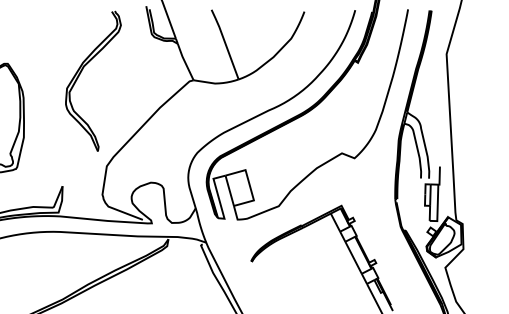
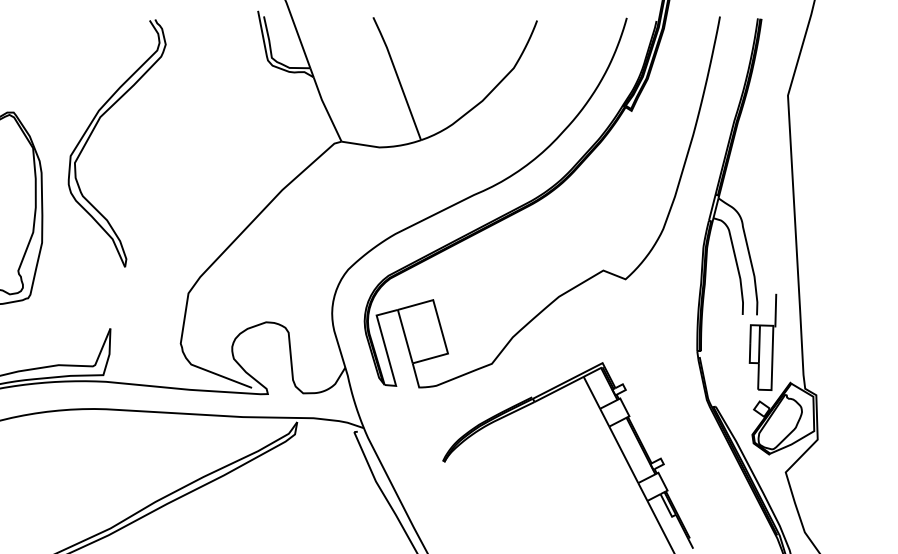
part: (82, 71) -> (97, 126), moved

